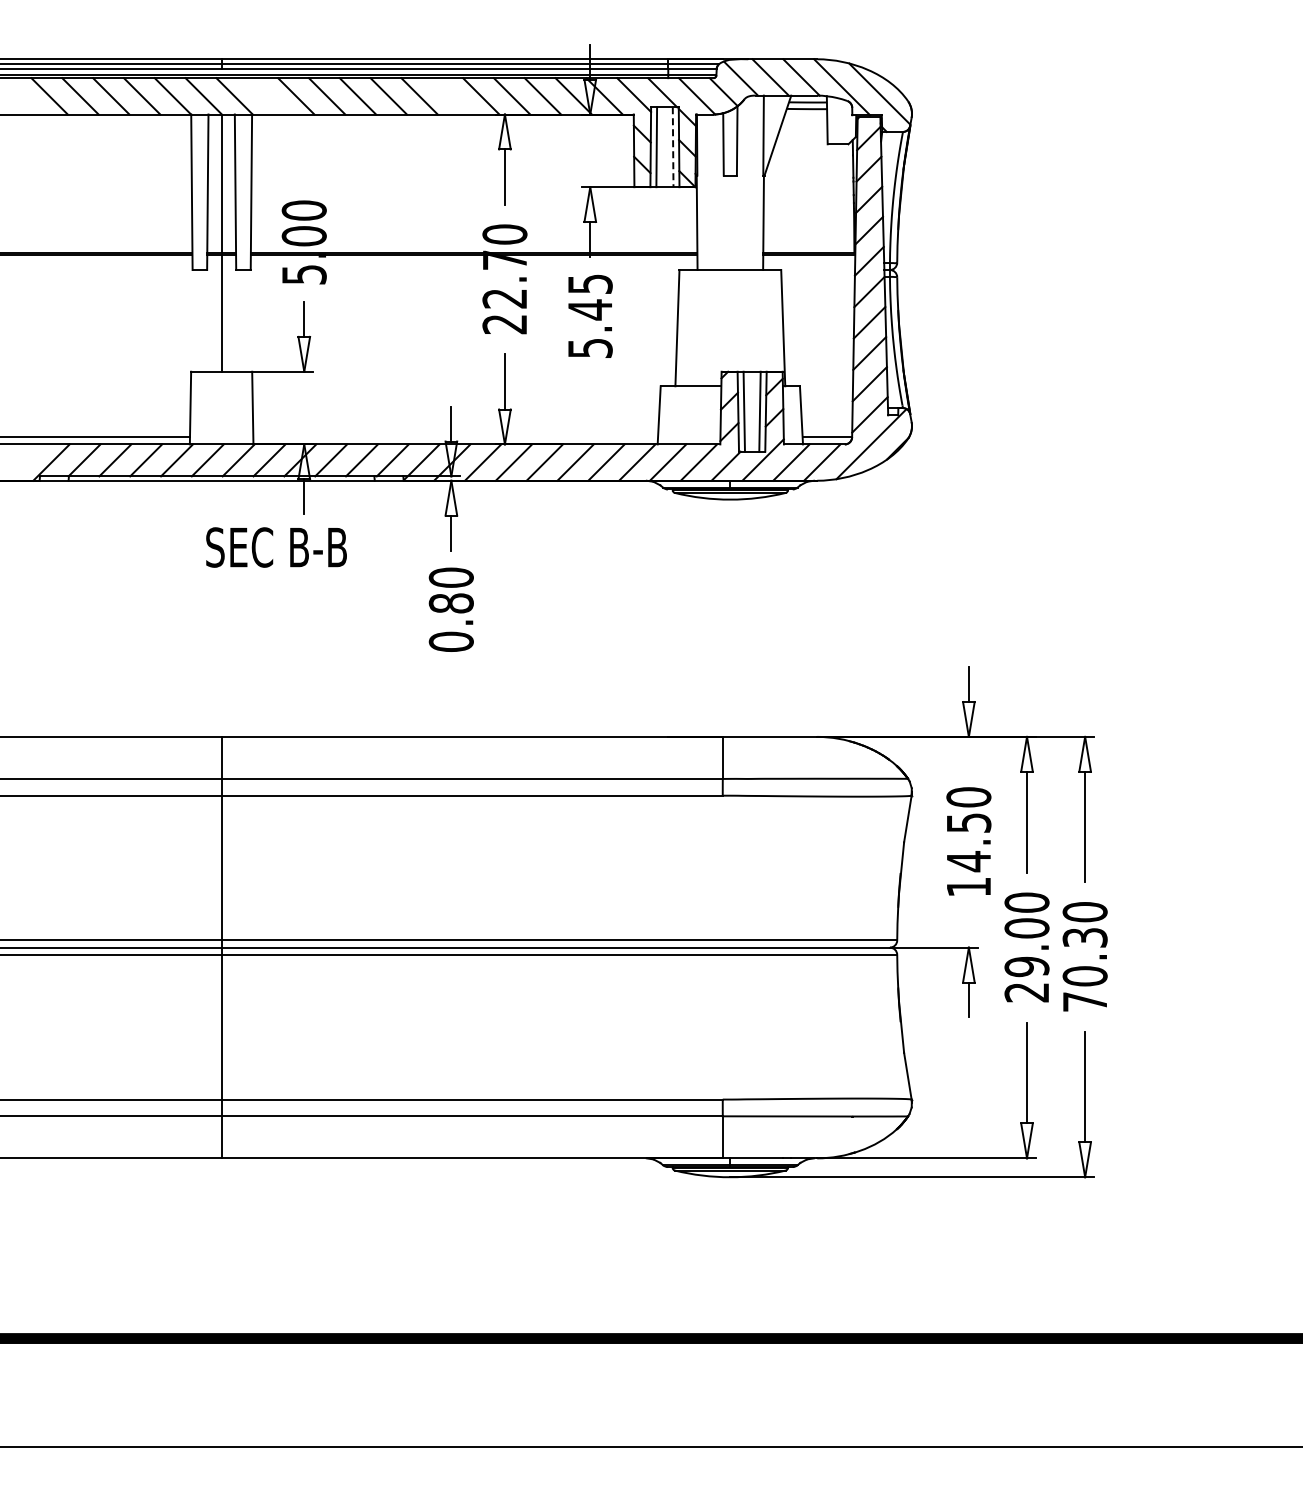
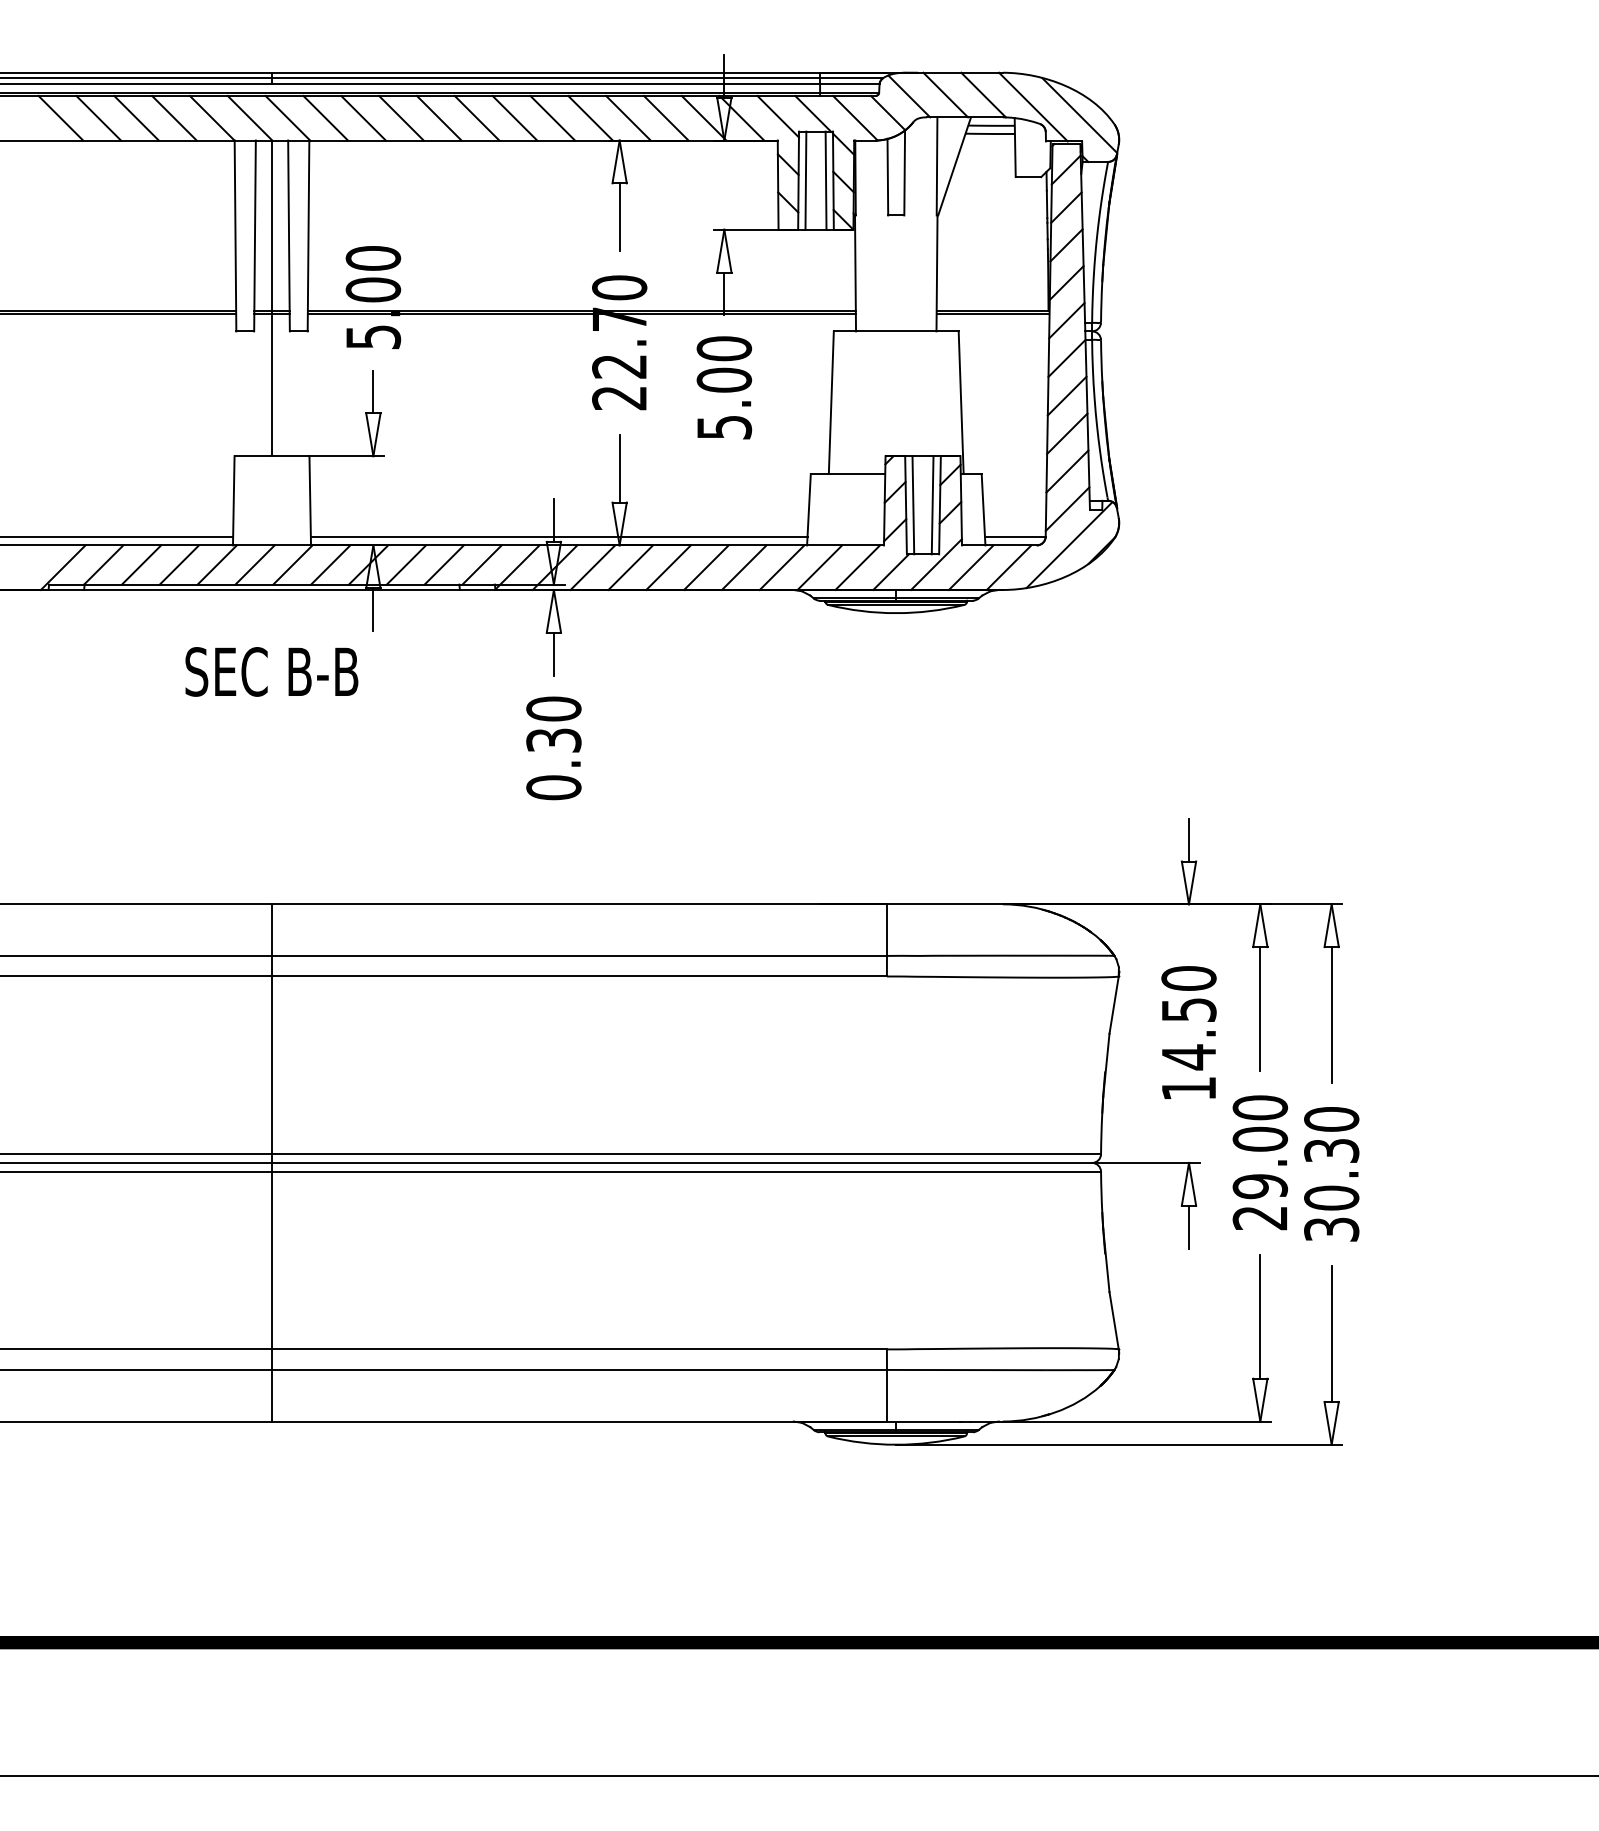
line: (265, 96) -> (325, 118), added
line: (450, 96) -> (552, 118), added
line: (673, 147) -> (826, 181), dashed -> solid
text: (589, 297) -> (723, 365), 5.45 -> 5.00
line: (455, 437) -> (558, 536), added
text: (276, 547) -> (271, 671), moved
text: (450, 603) -> (552, 740), 0.80 -> 0.30
text: (1084, 1001) -> (1330, 1229), 70.30 -> 30.30

